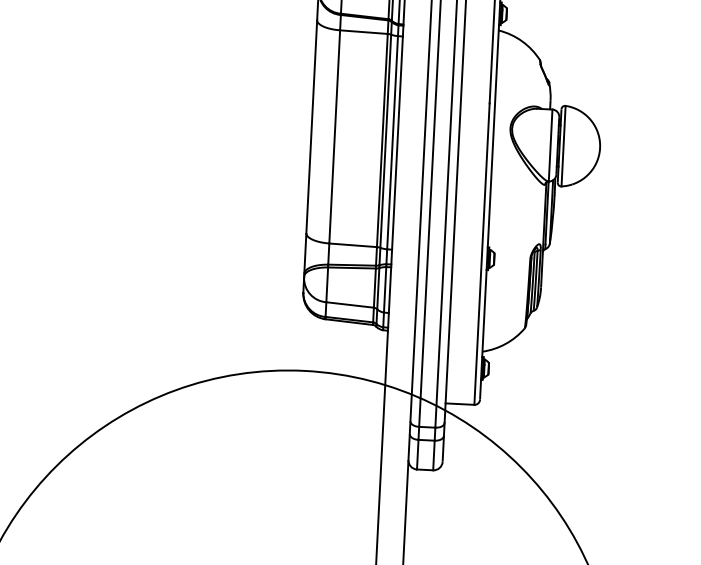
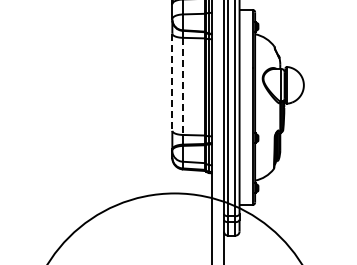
line: (312, 127) -> (172, 82), solid -> dashed
line: (335, 137) -> (183, 86), solid -> dashed

